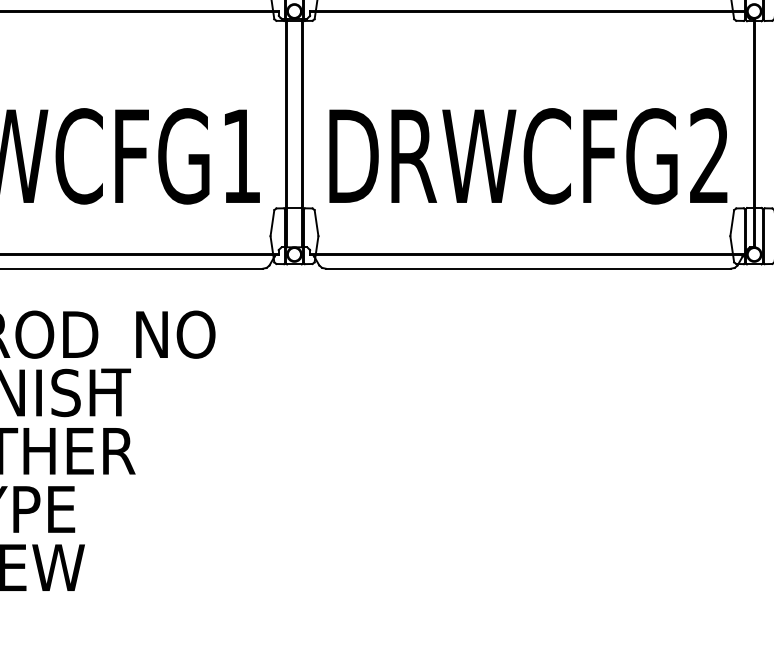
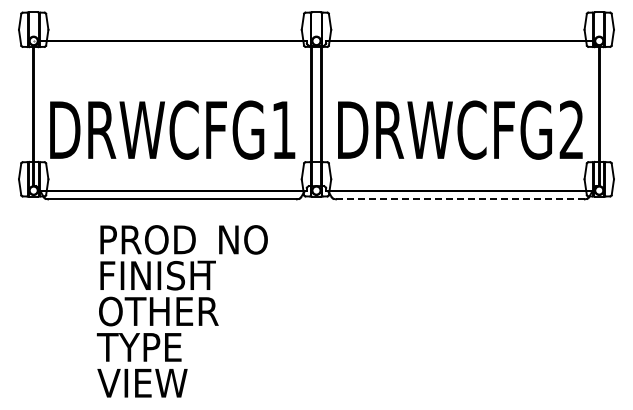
line: (528, 269) -> (460, 199), solid -> dashed

